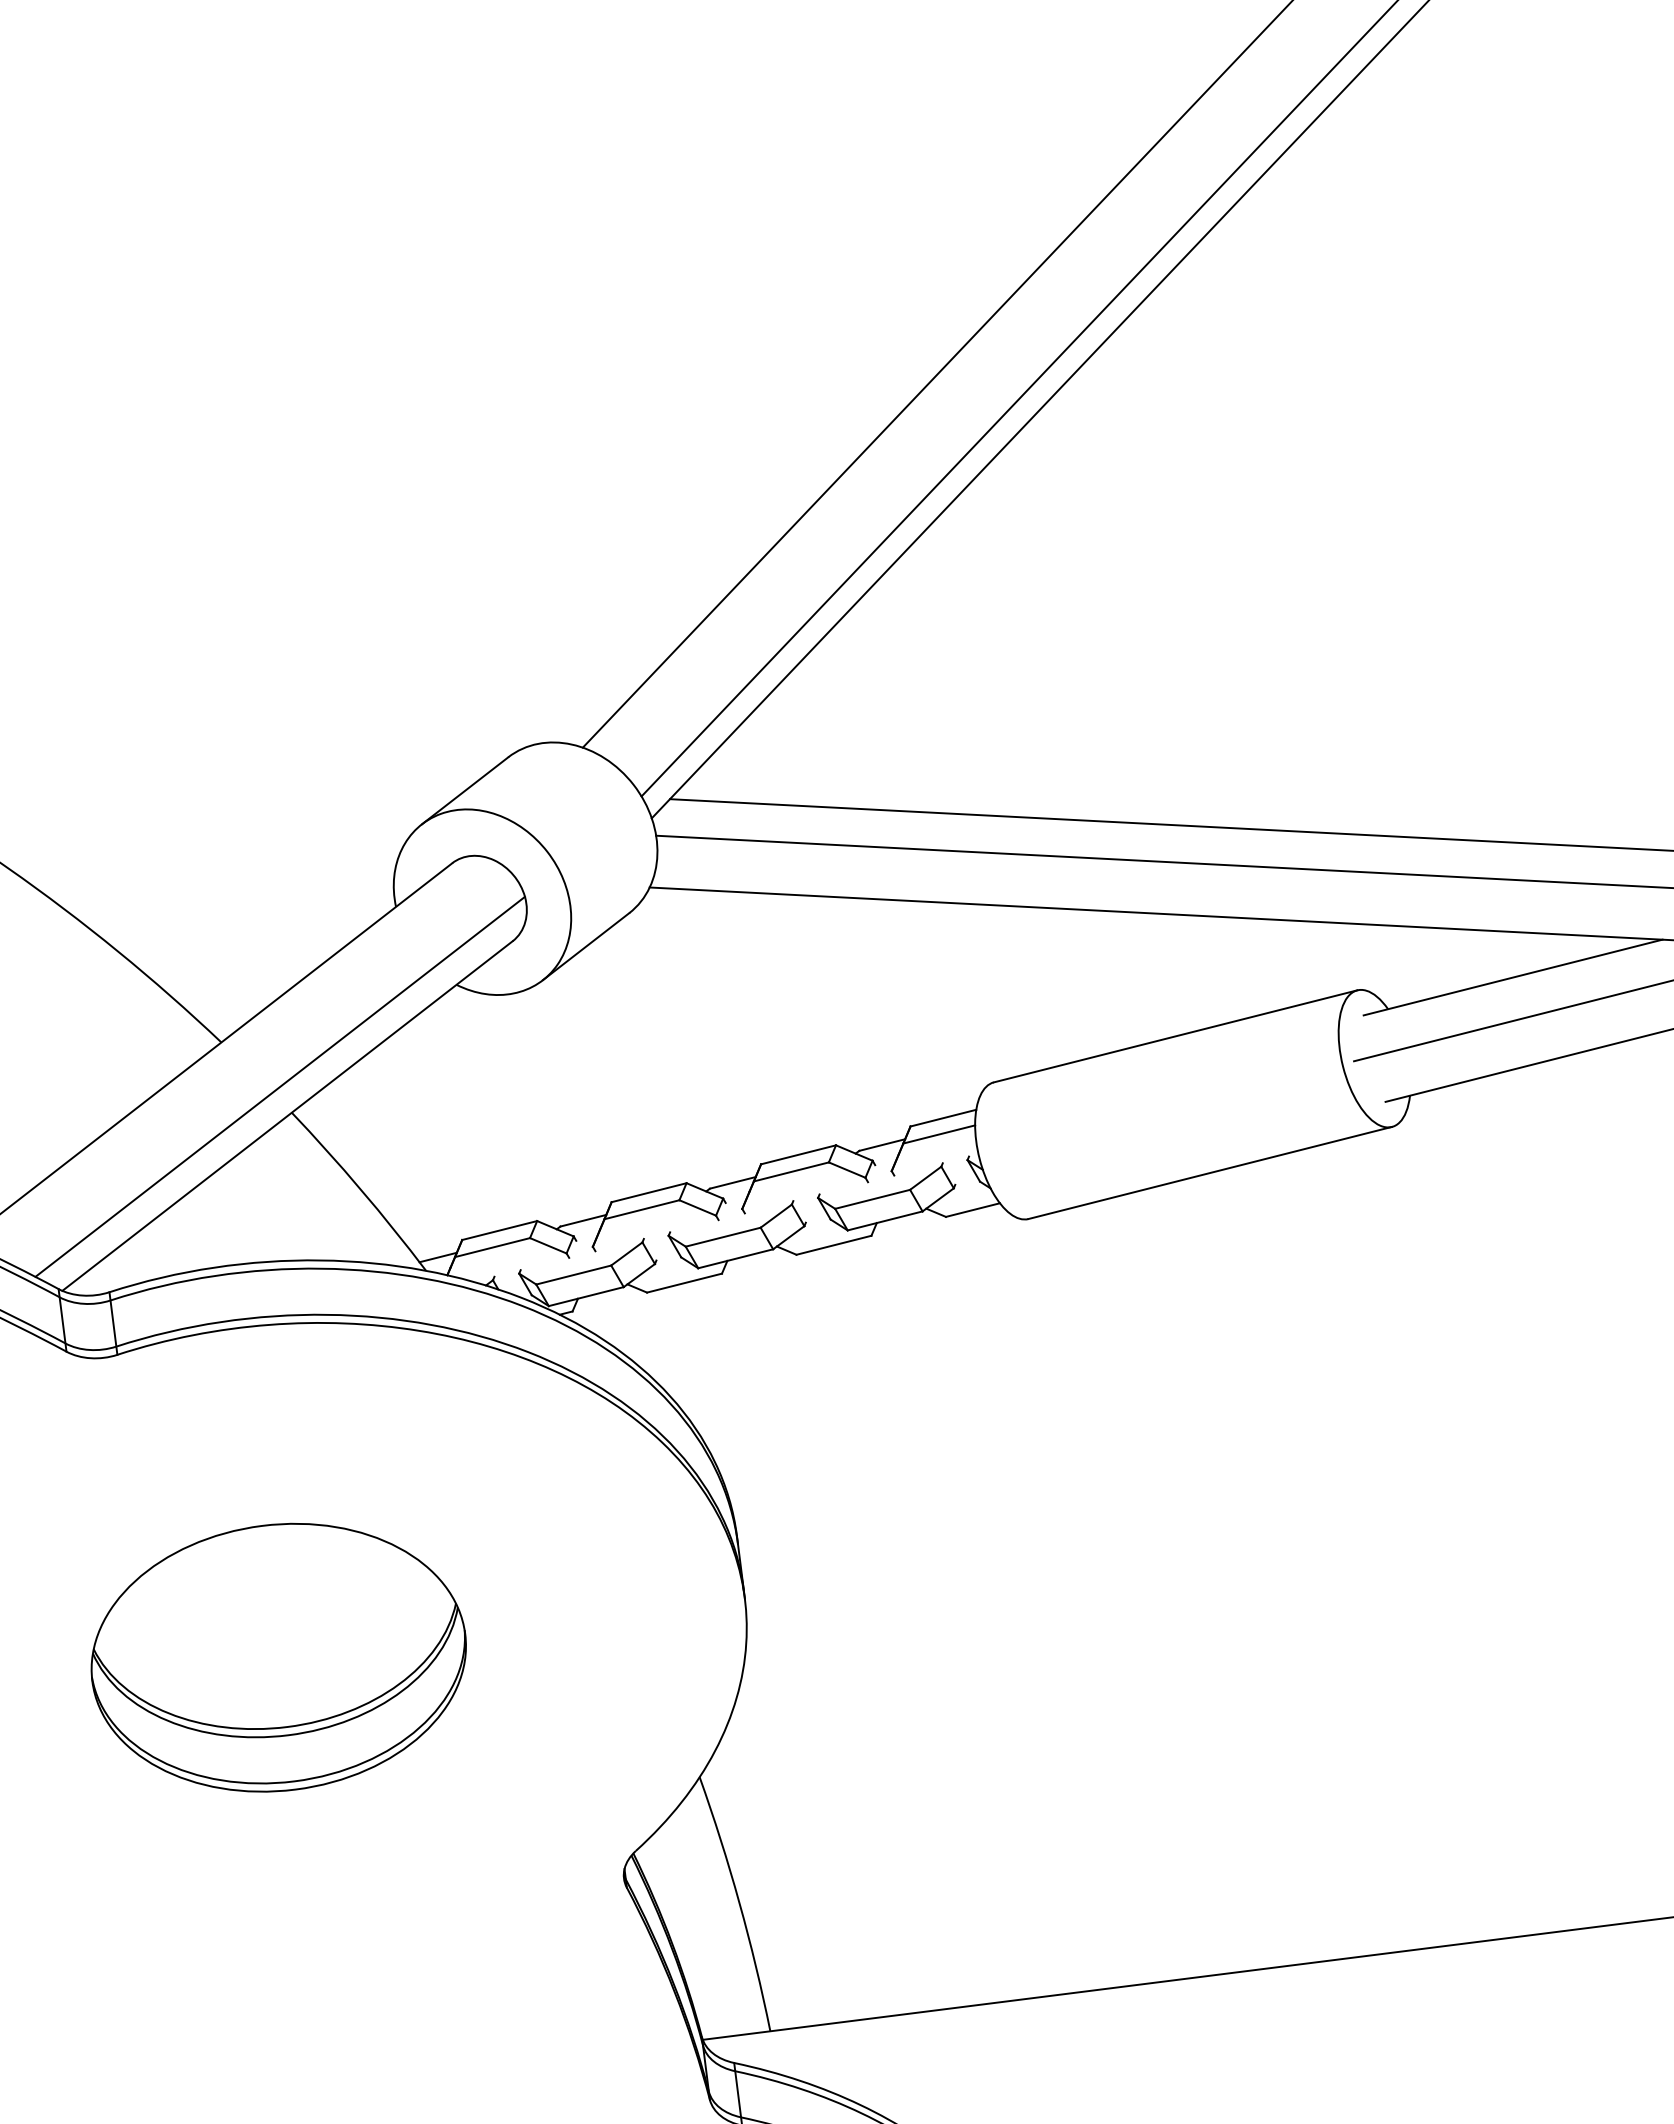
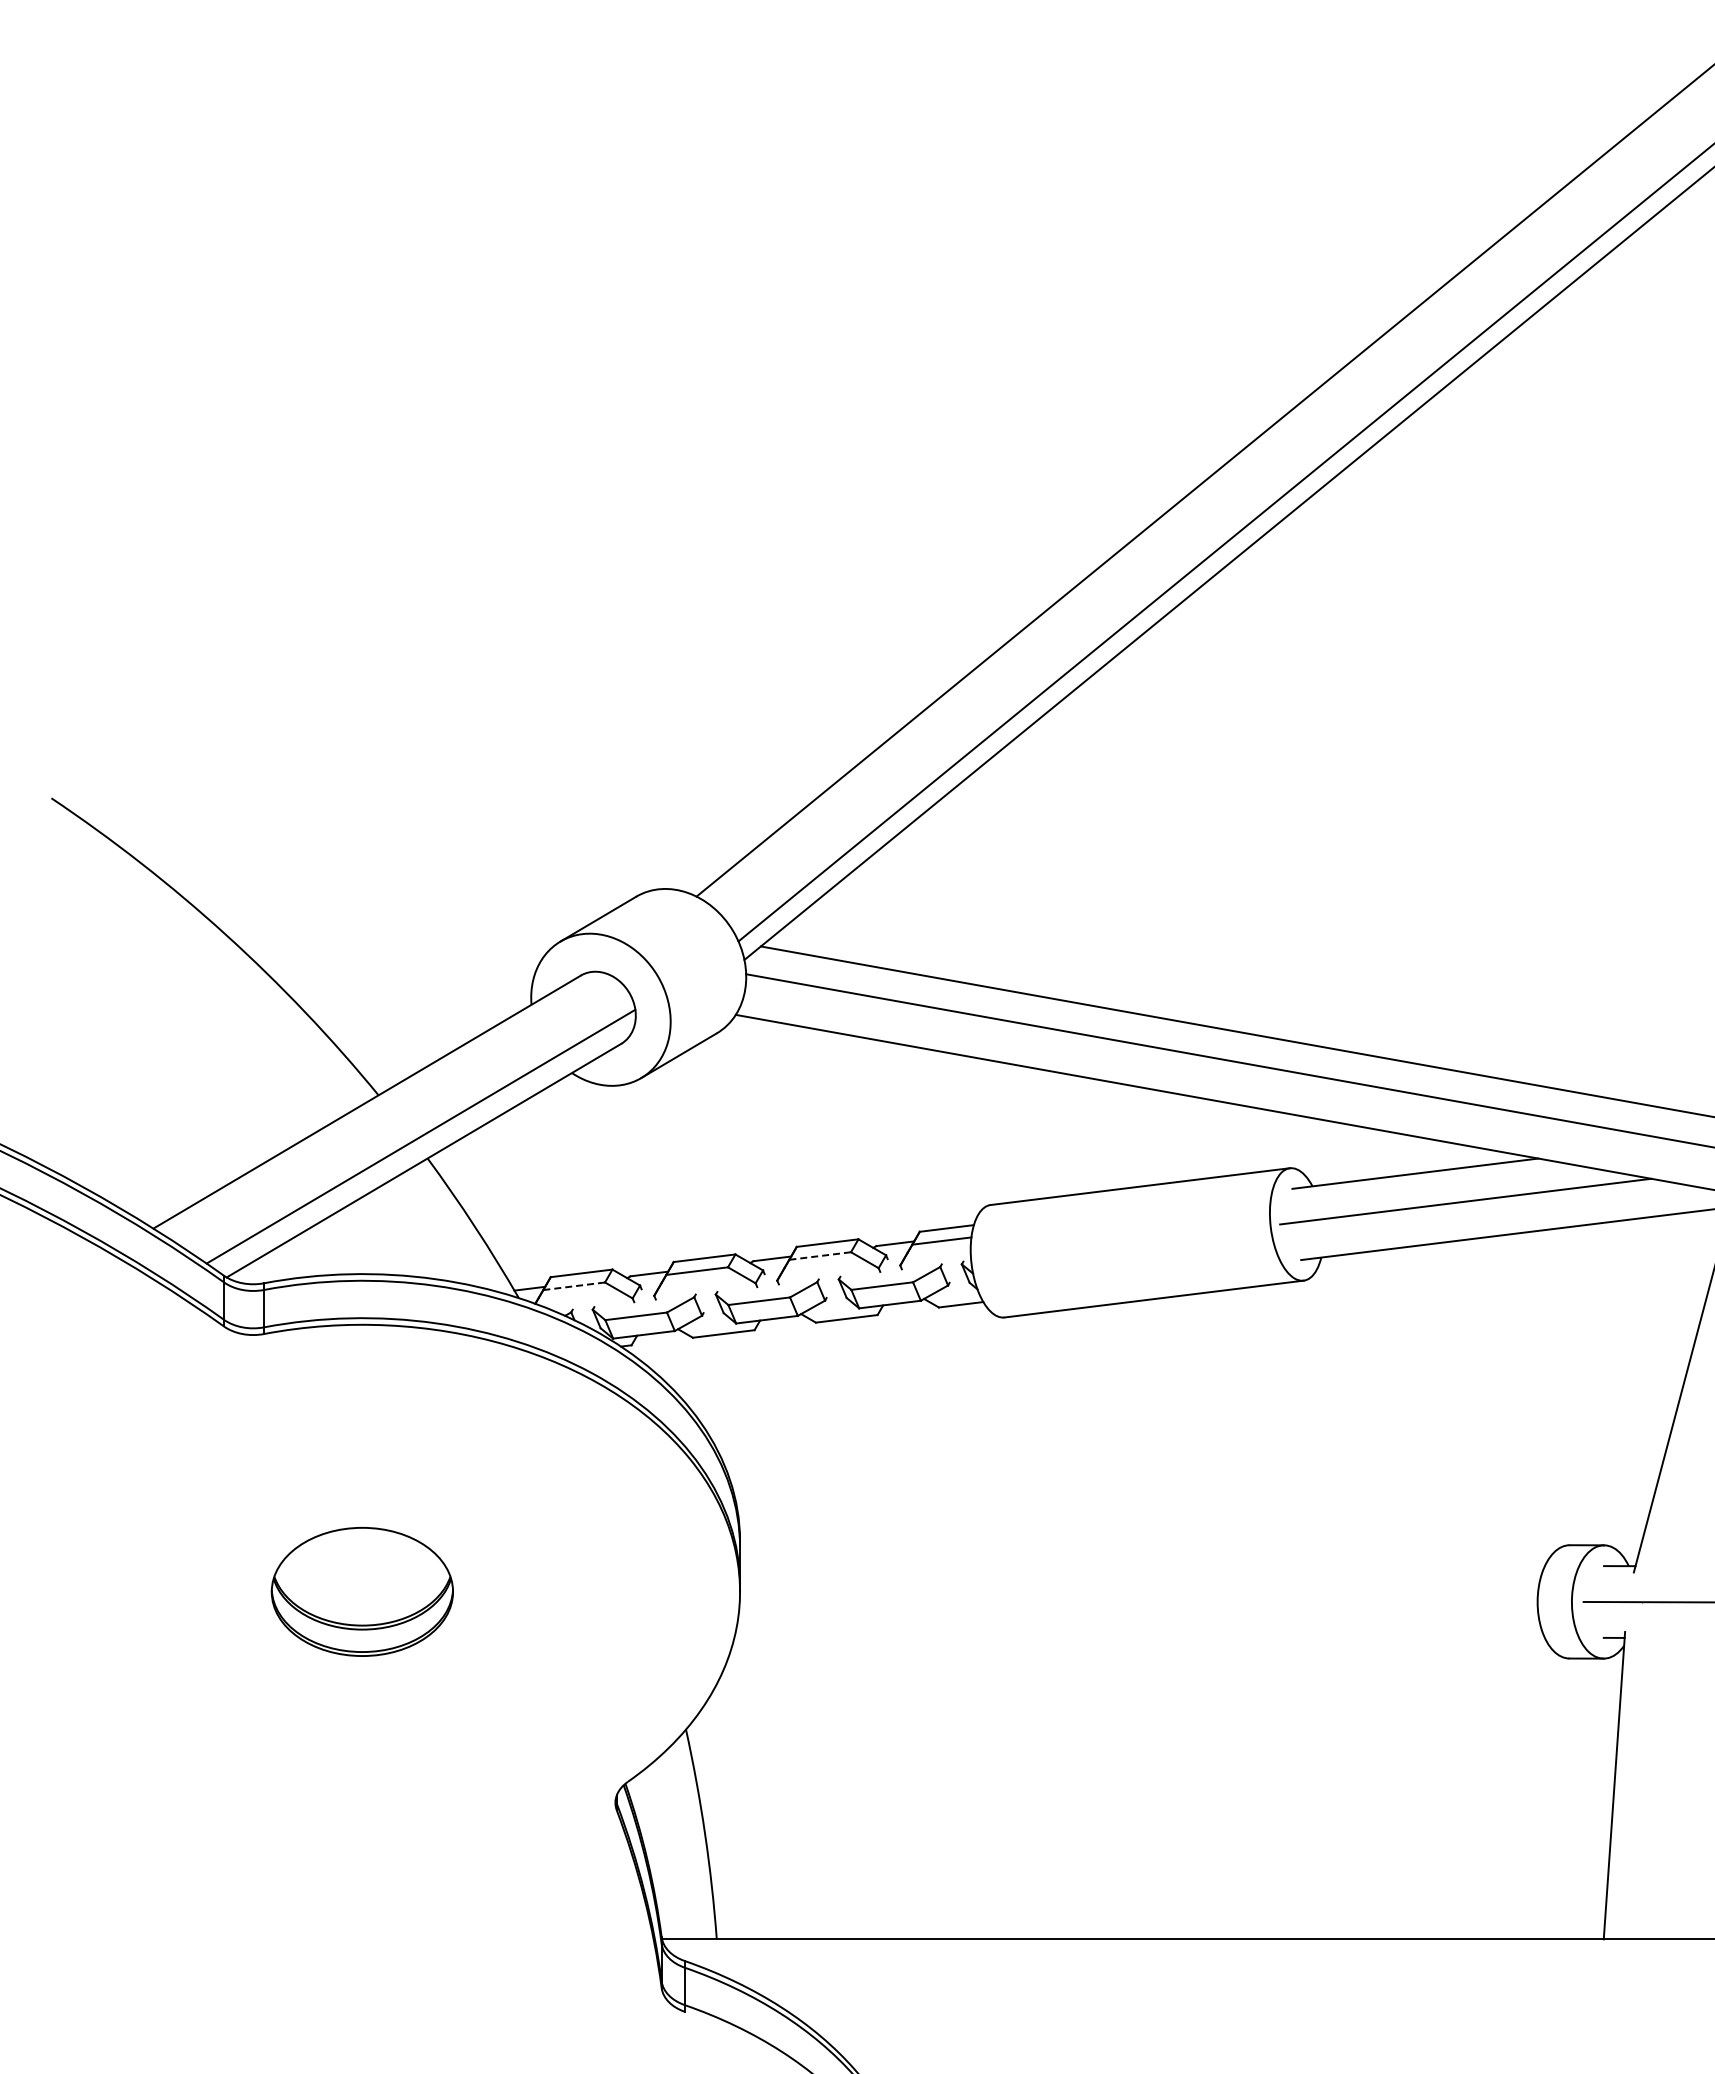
line: (791, 1171) -> (820, 1255), solid -> dashed
line: (492, 1247) -> (574, 1286), solid -> dashed
part: (278, 1657) -> (362, 1591), size x0.6

